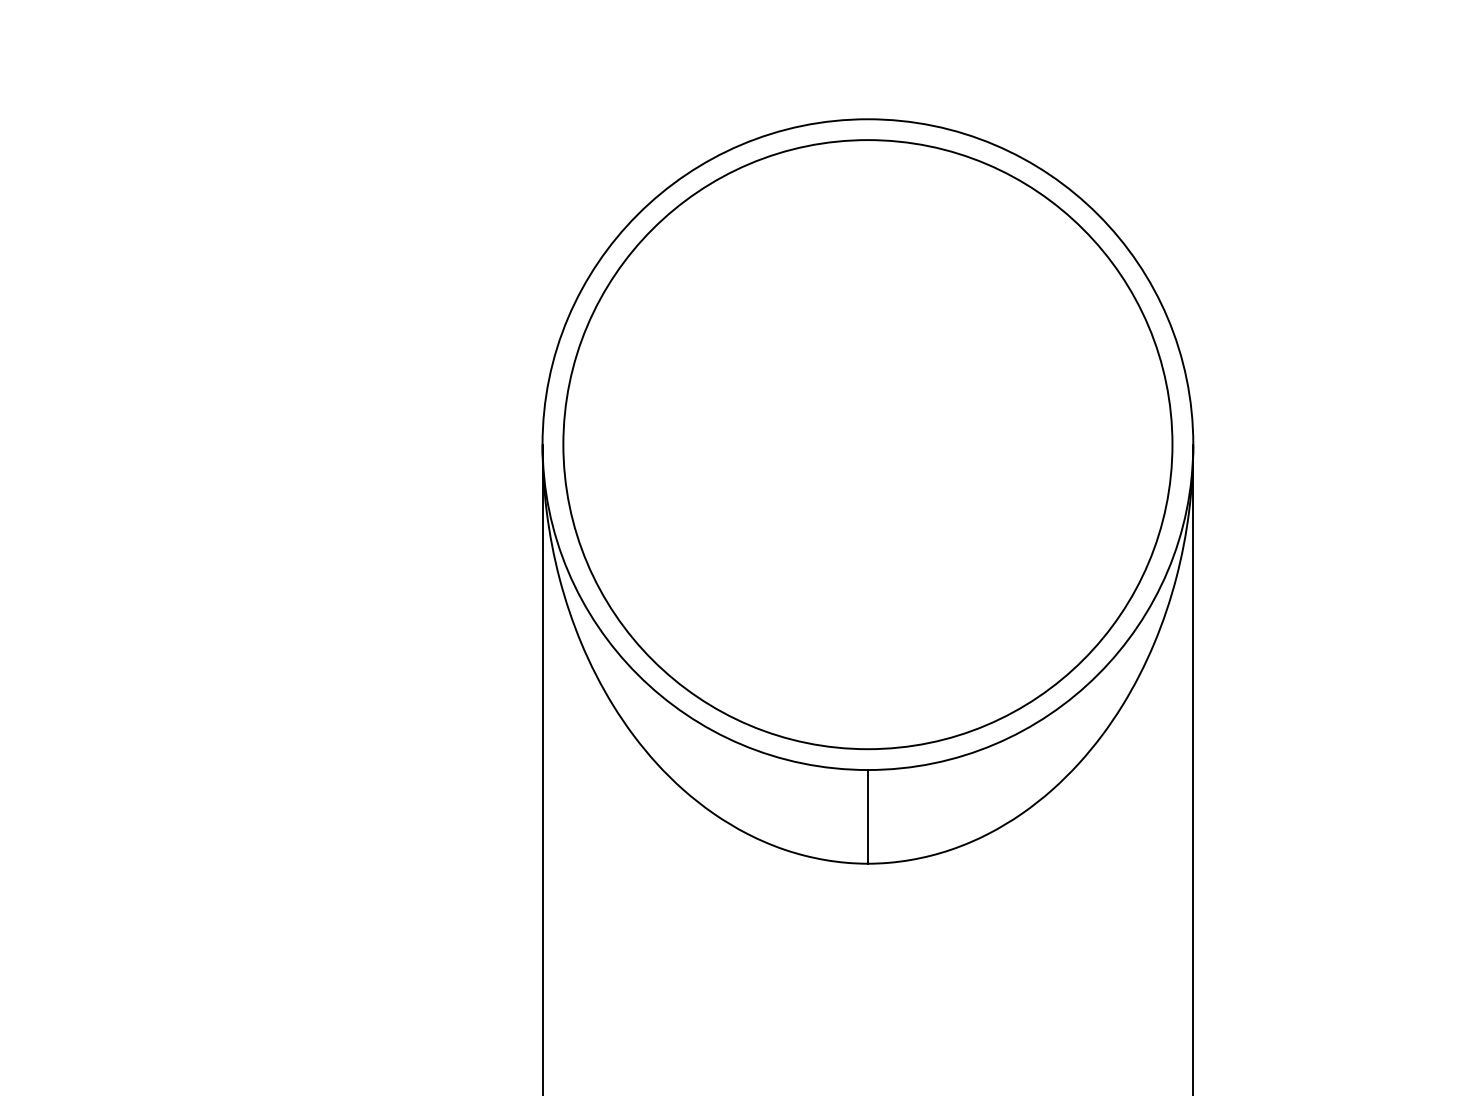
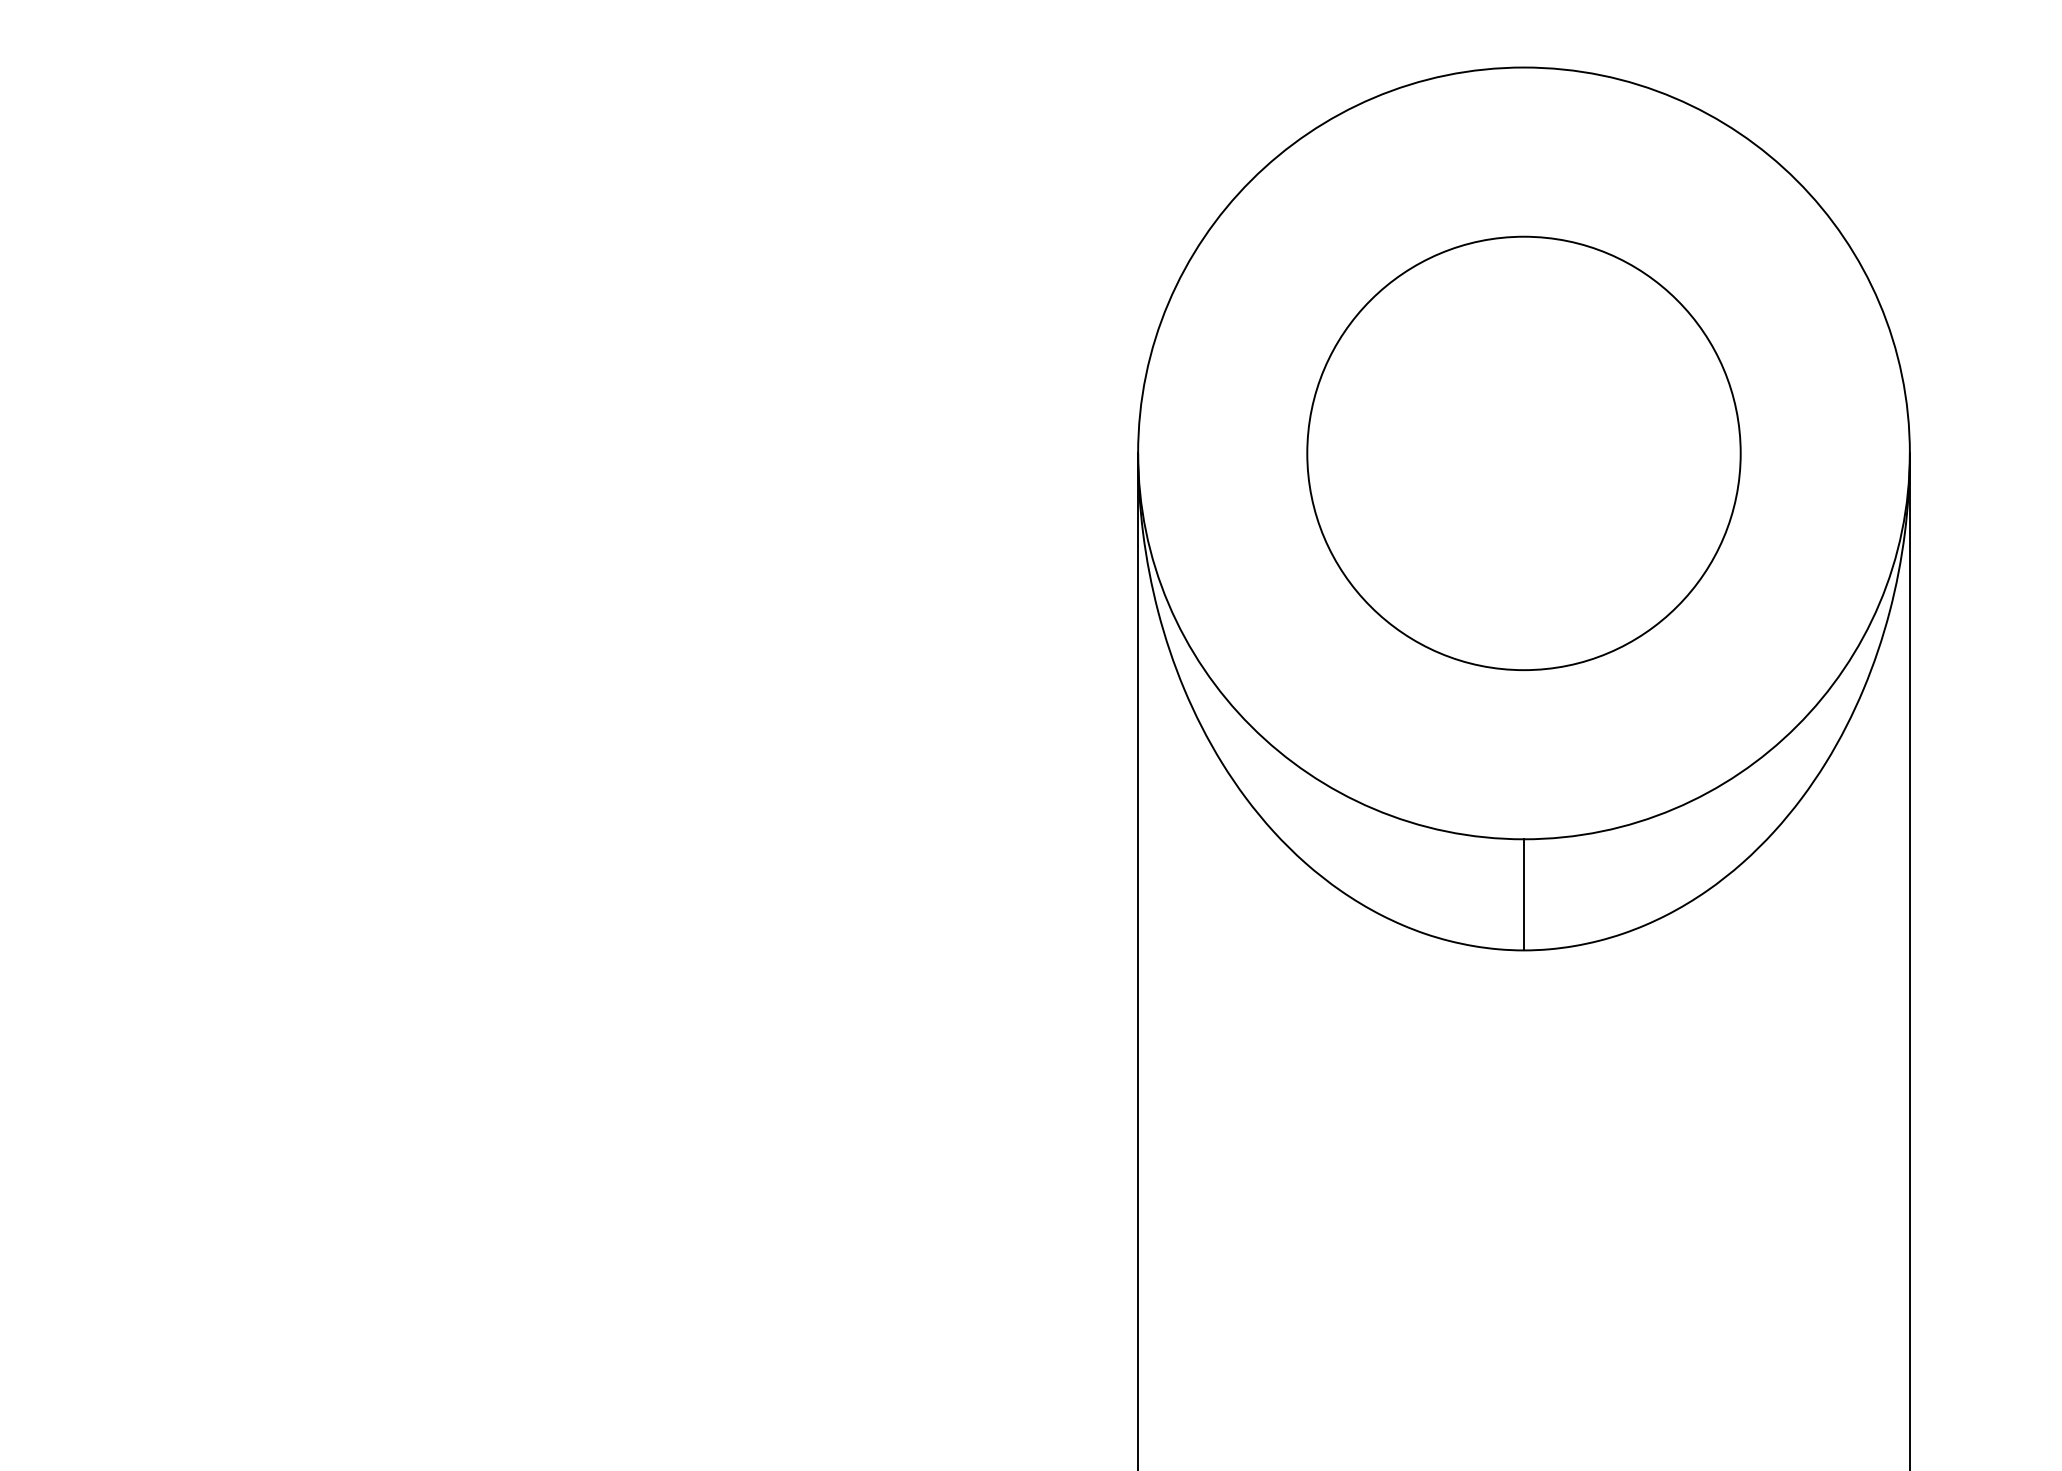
circle: (867, 444) -> (1523, 453), size x0.6

